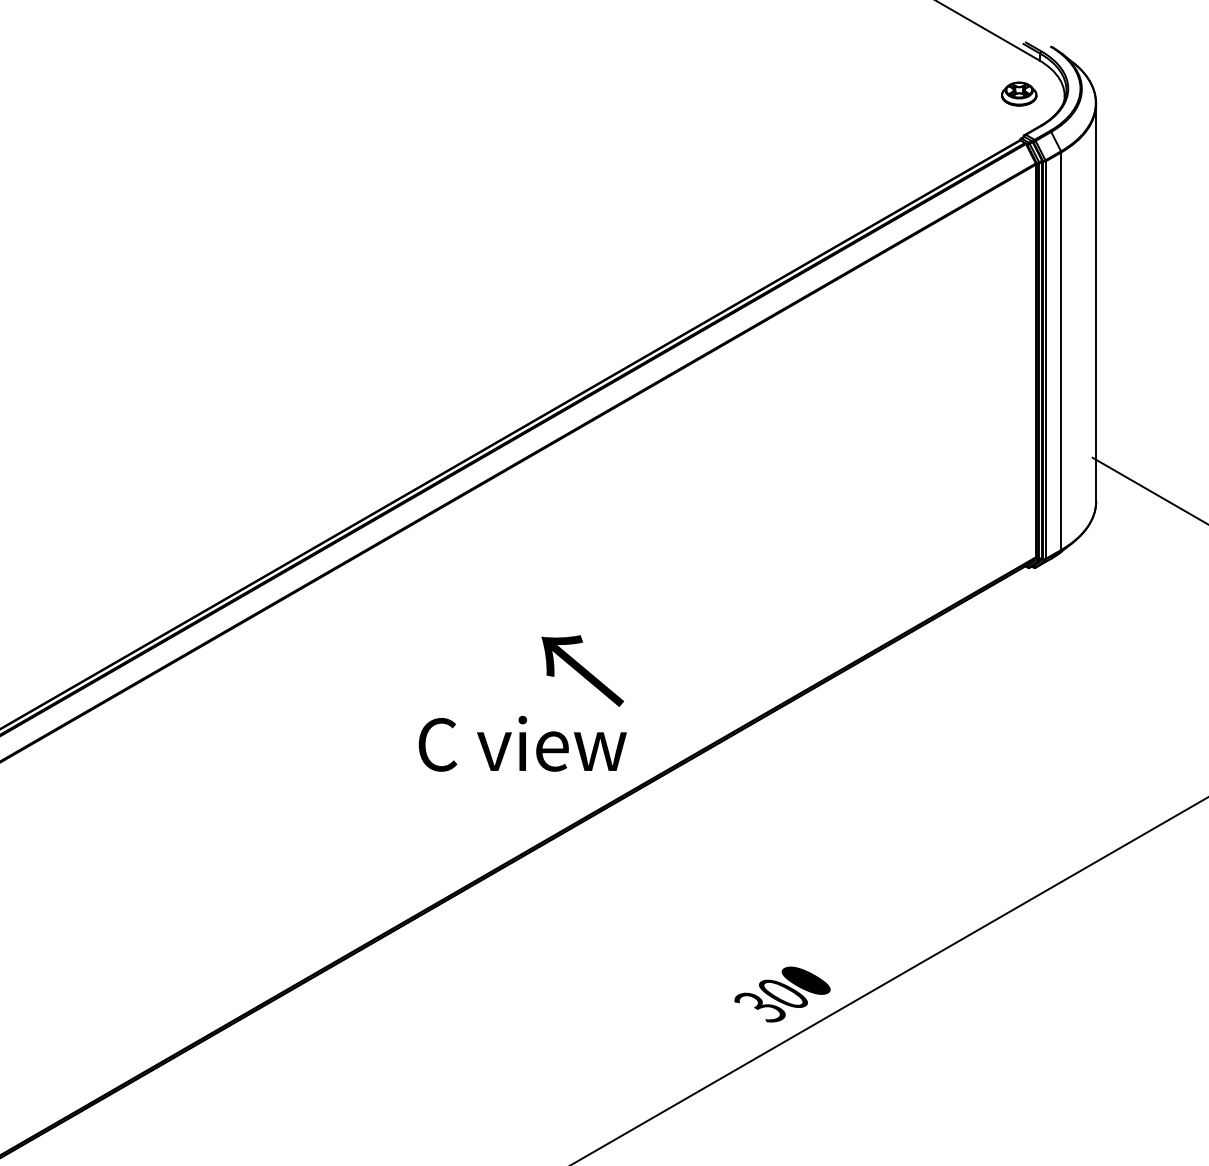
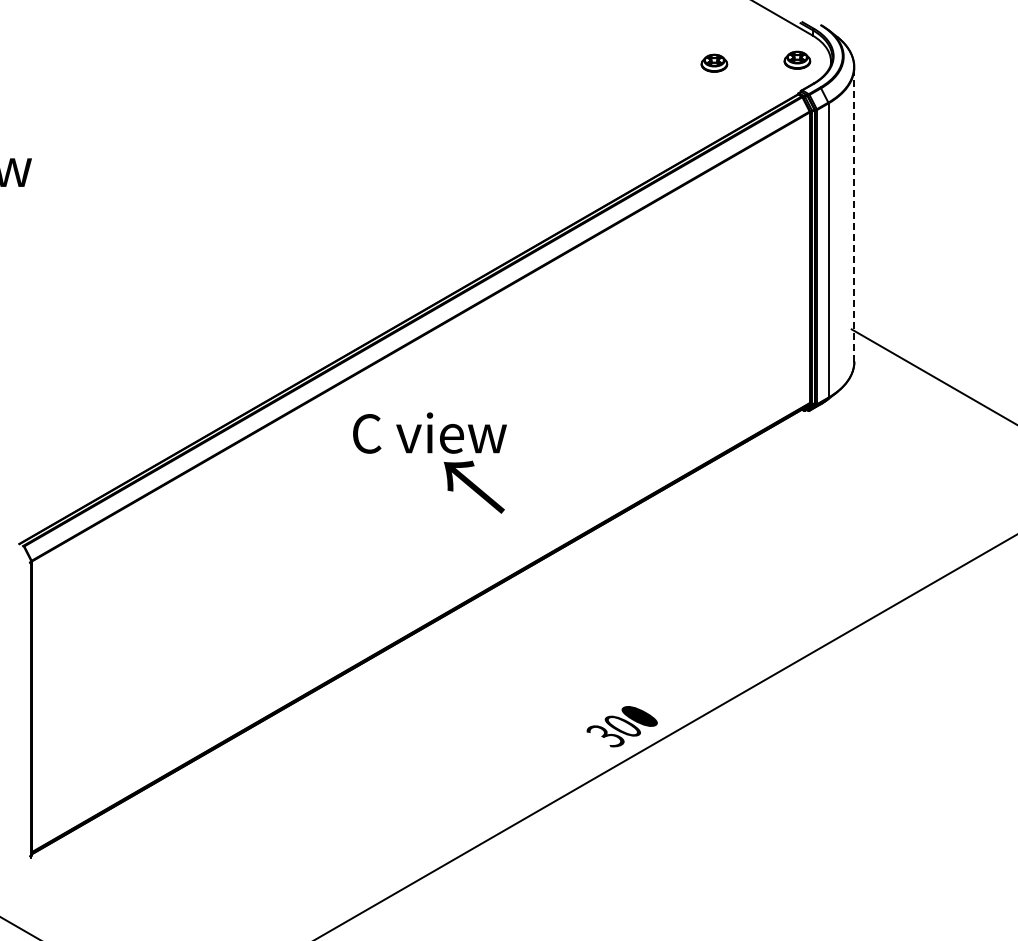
part: (907, 97) -> (714, 62), added
line: (1096, 302) -> (854, 214), solid -> dashed
text: (522, 742) -> (429, 432), moved

